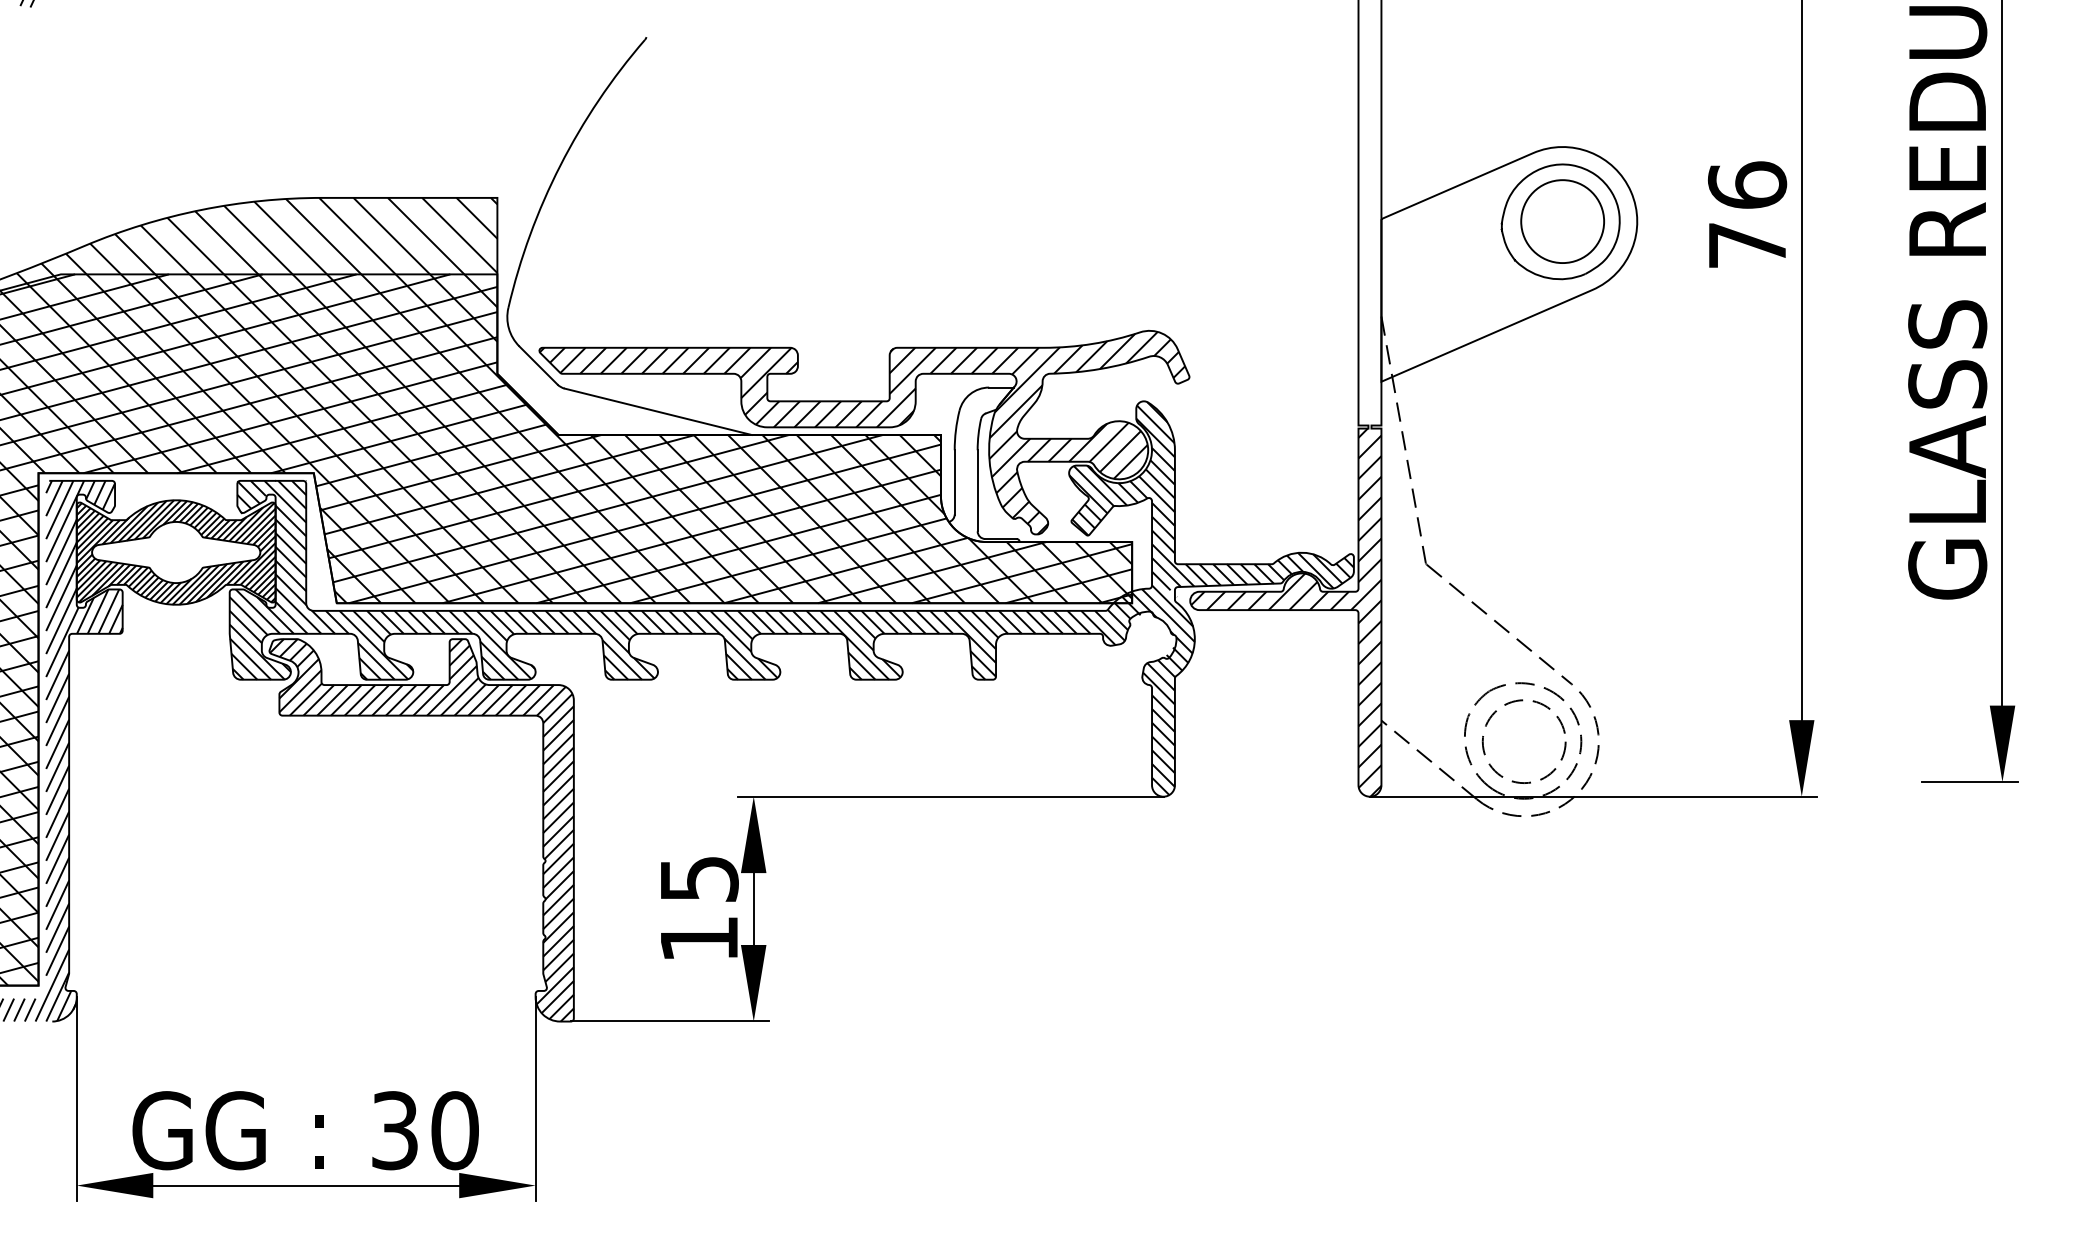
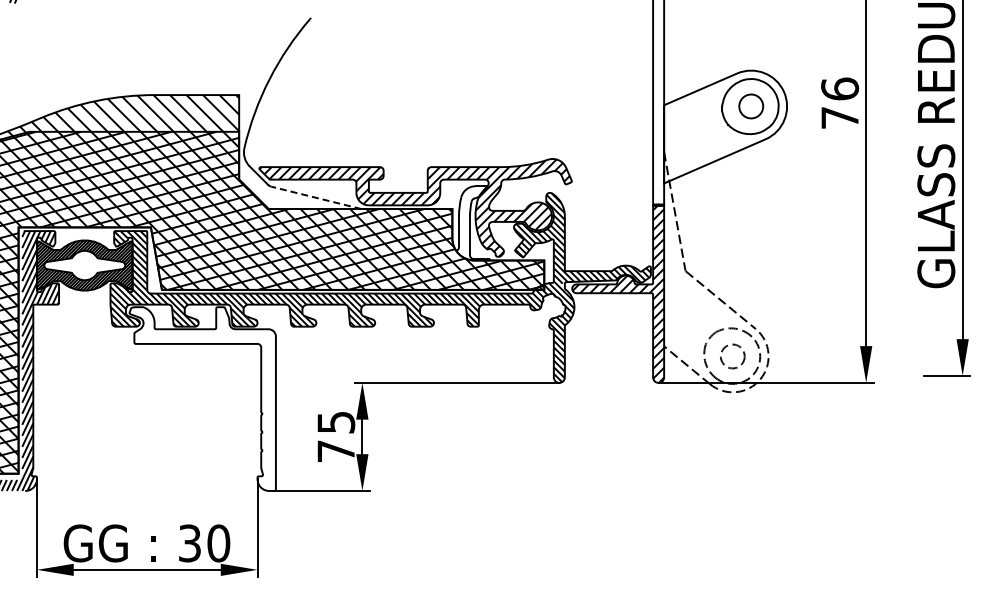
circle: (1563, 221) -> (751, 106), size x0.6
line: (656, 410) -> (315, 197), solid -> dashed
circle: (1523, 741) -> (732, 356), size x0.6
hatch: (421, 831) -> (202, 399), removed
text: (697, 937) -> (335, 450), 15 -> 75

